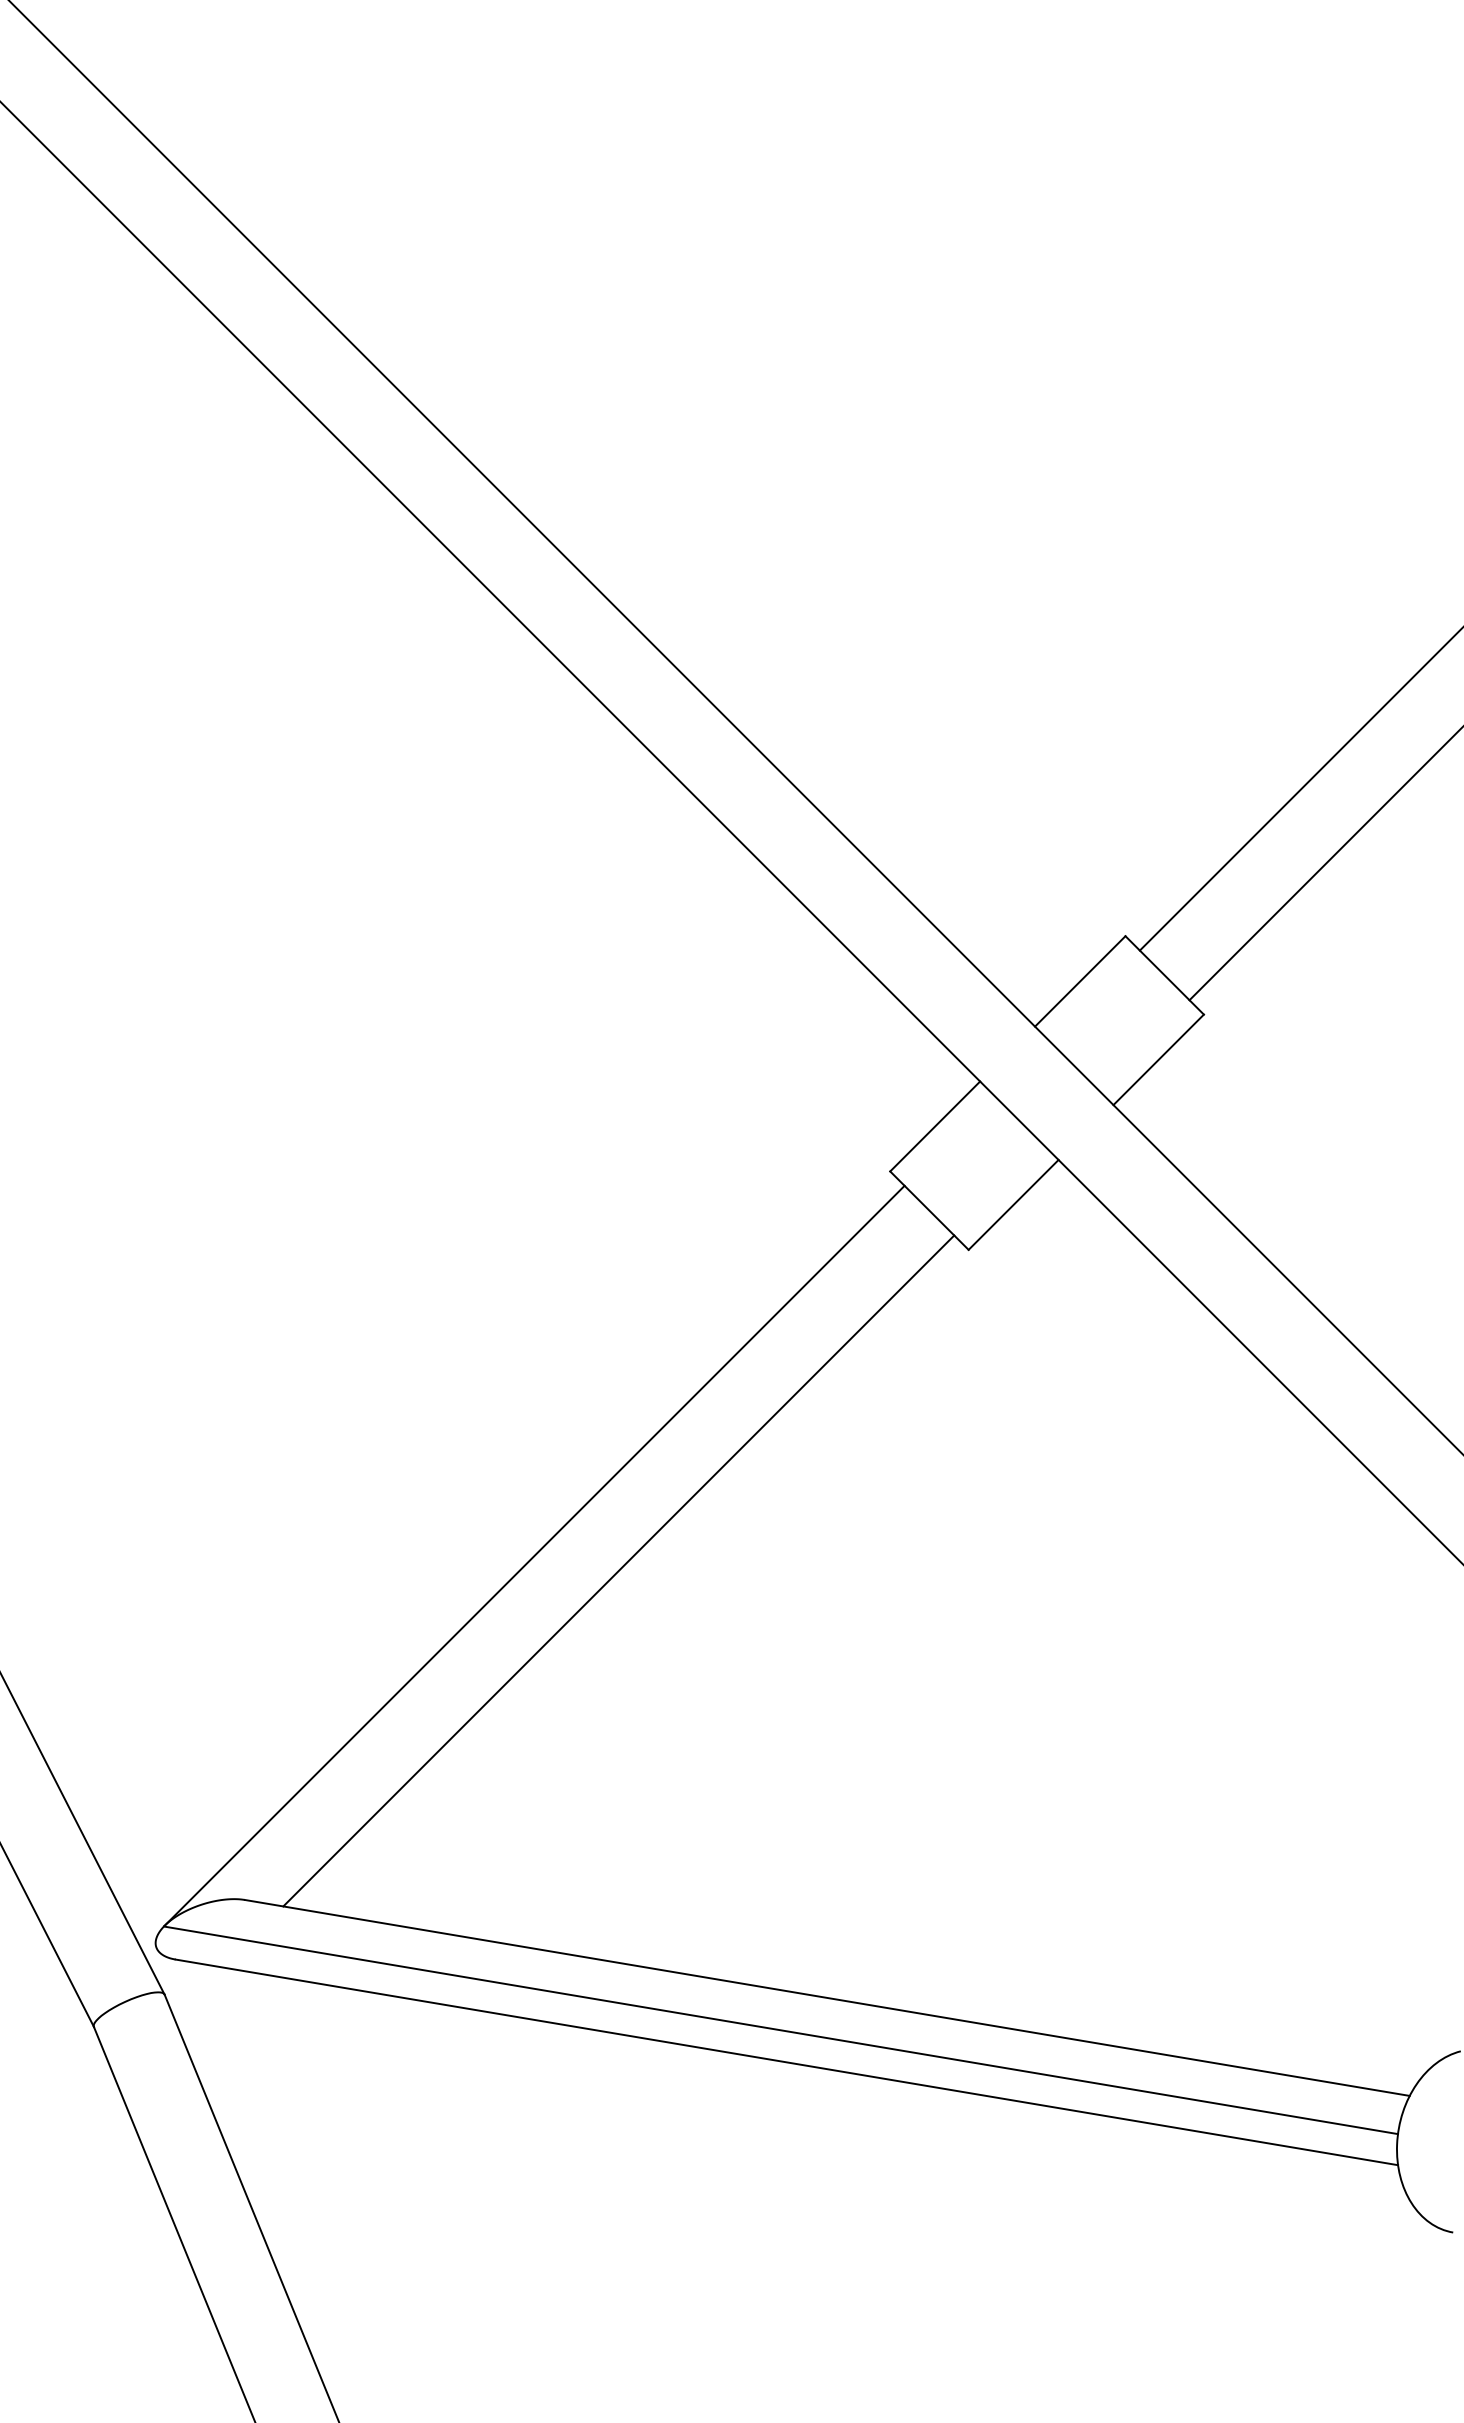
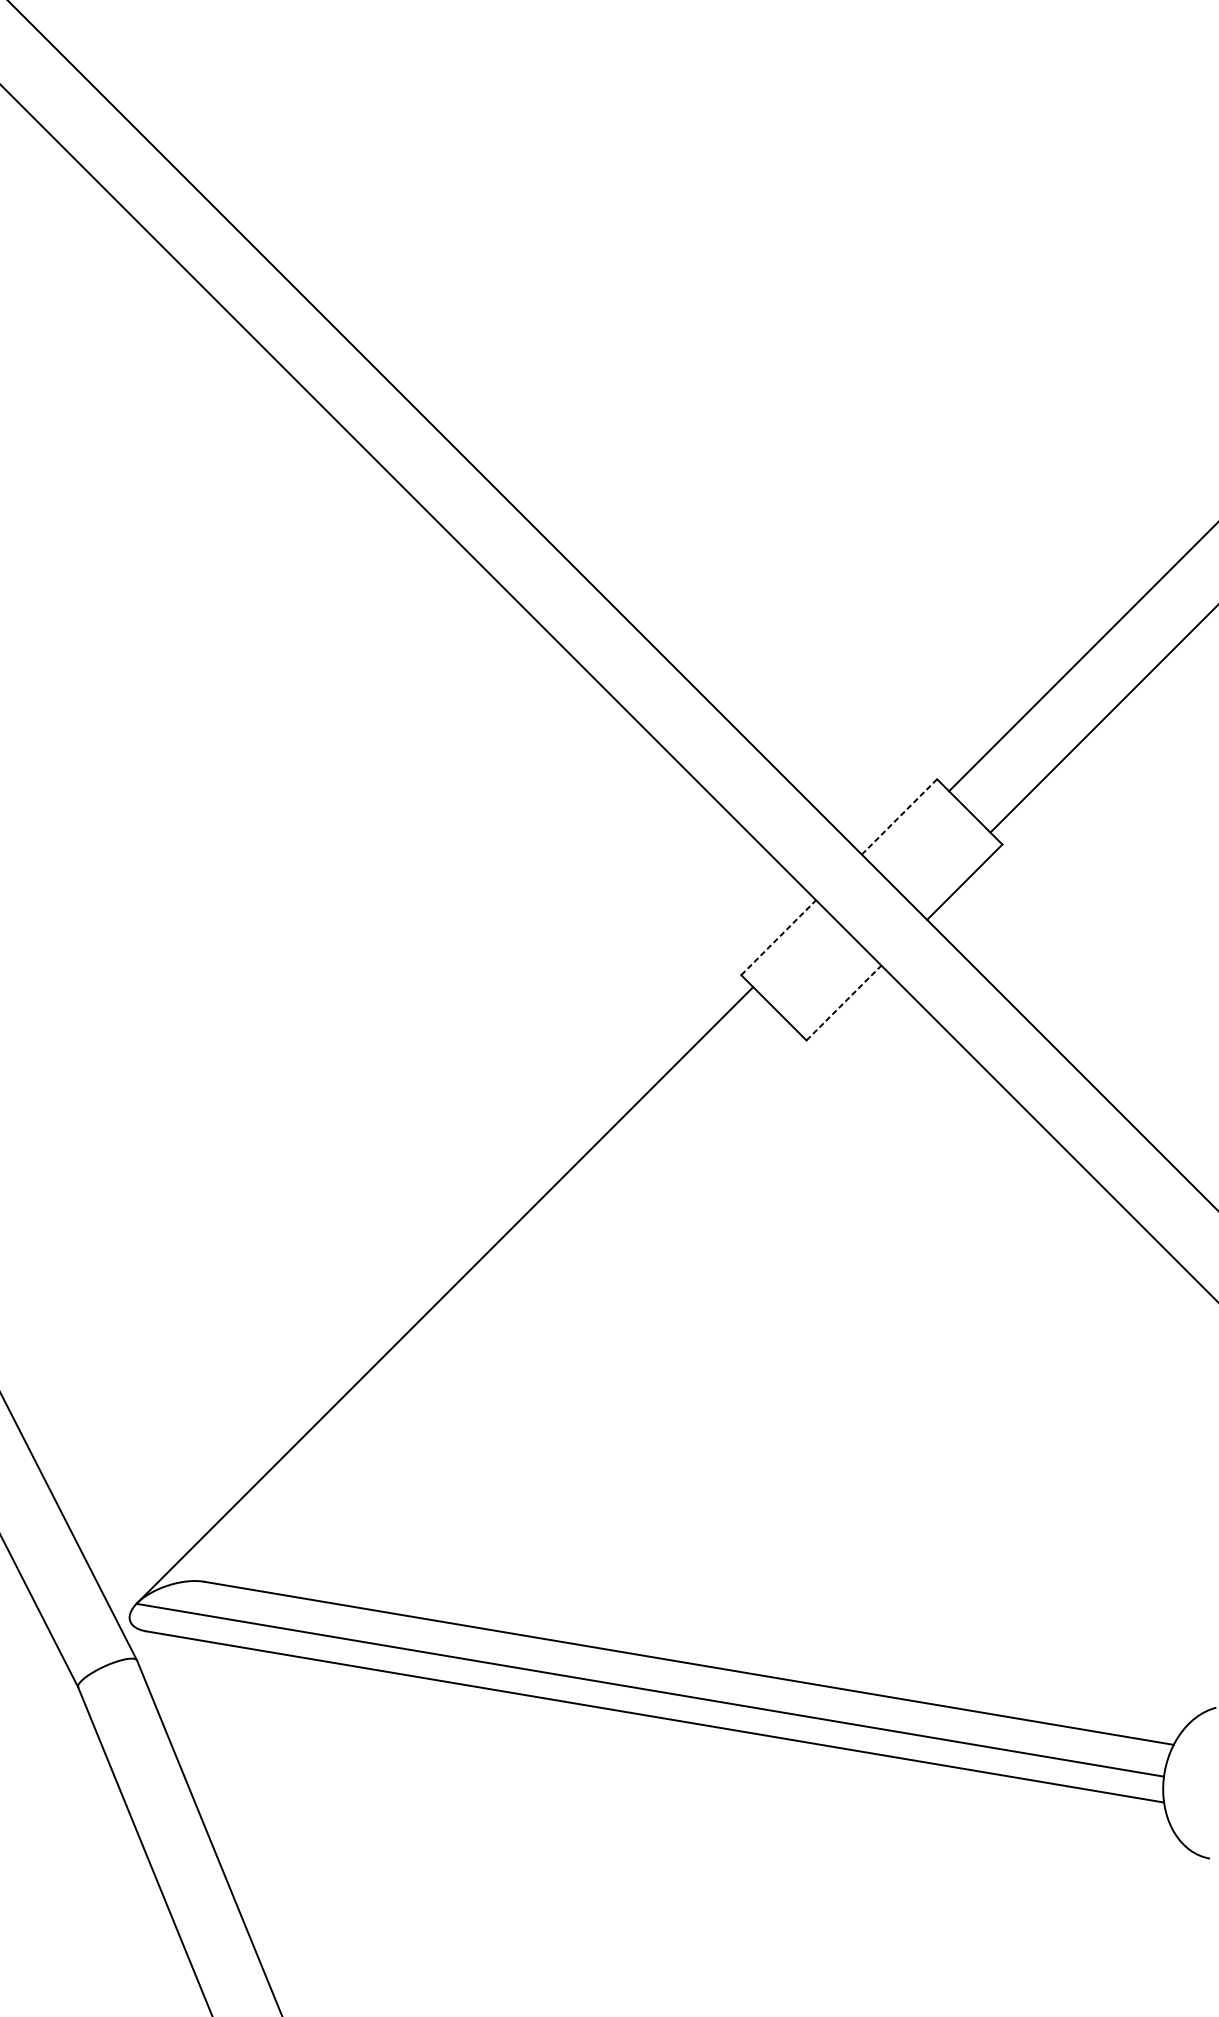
line: (1080, 981) -> (899, 817), solid -> dashed
line: (935, 1126) -> (778, 937), solid -> dashed
line: (1013, 1204) -> (843, 1002), solid -> dashed
line: (618, 1570) -> (514, 1307), removed

